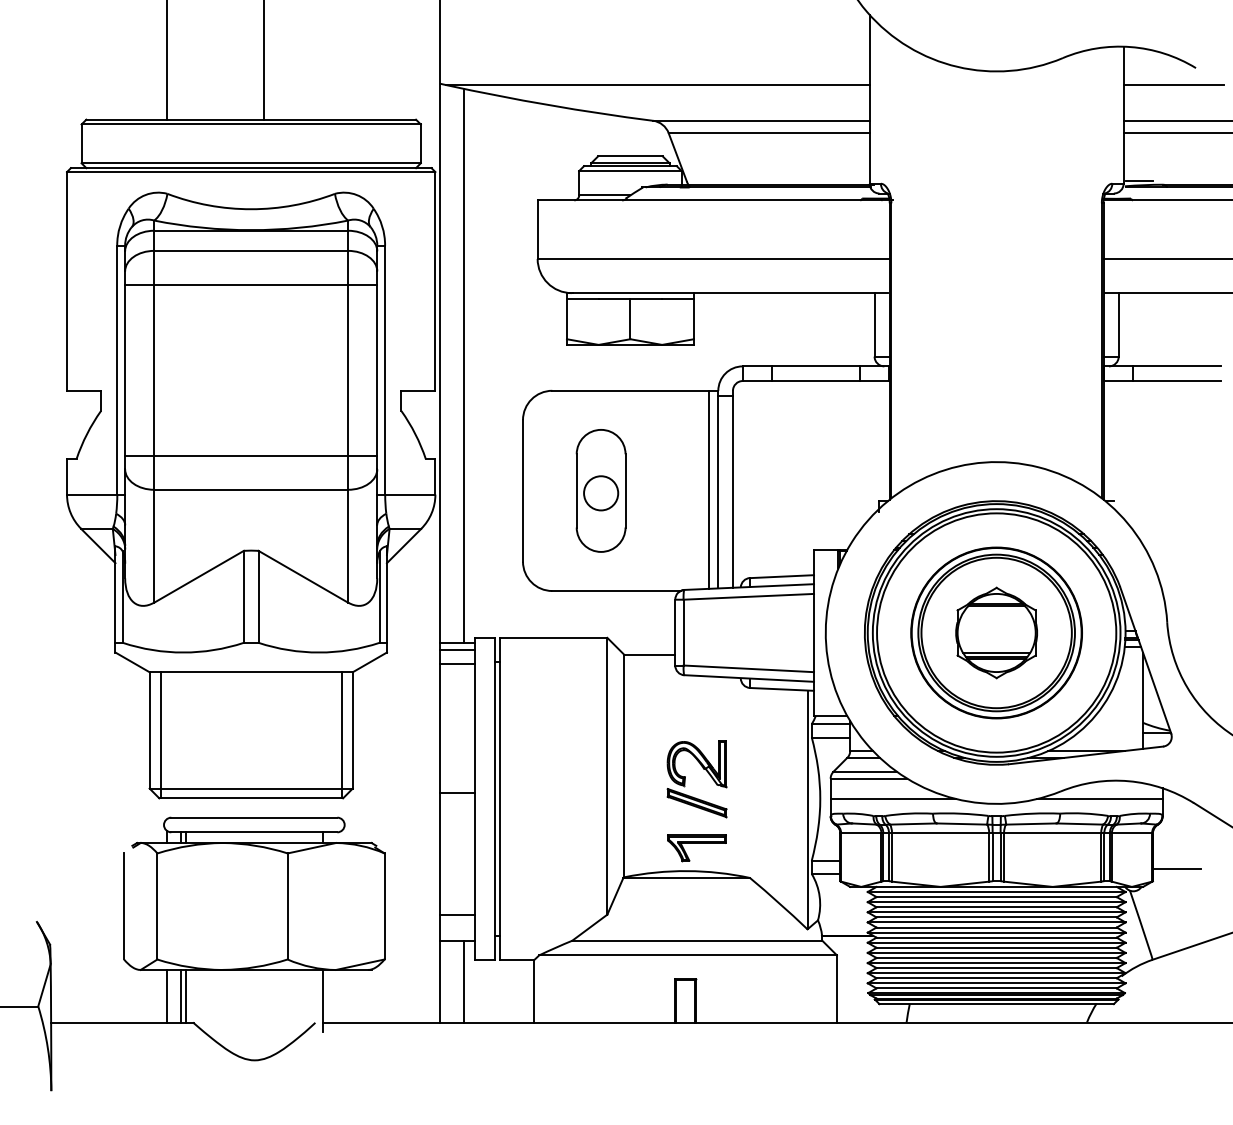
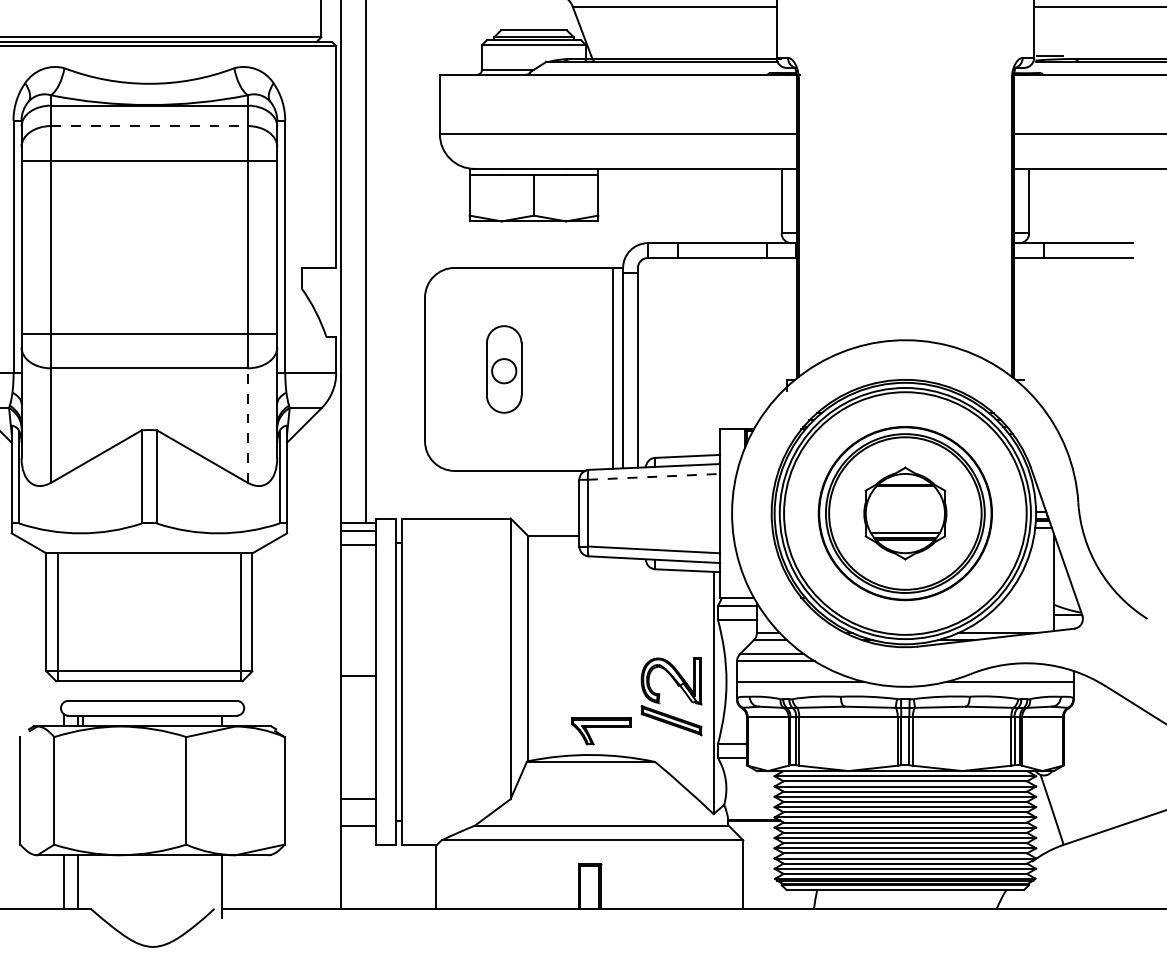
line: (251, 250) -> (149, 125), solid -> dashed
part: (600, 490) -> (503, 369), size x0.7
line: (348, 545) -> (248, 424), solid -> dashed
line: (749, 596) -> (654, 476), solid -> dashed
part: (685, 779) -> (659, 696), moved
line: (1176, 869) -> (1087, 753), removed
line: (464, 981) -> (365, 866), removed
line: (185, 995) -> (82, 881), removed

